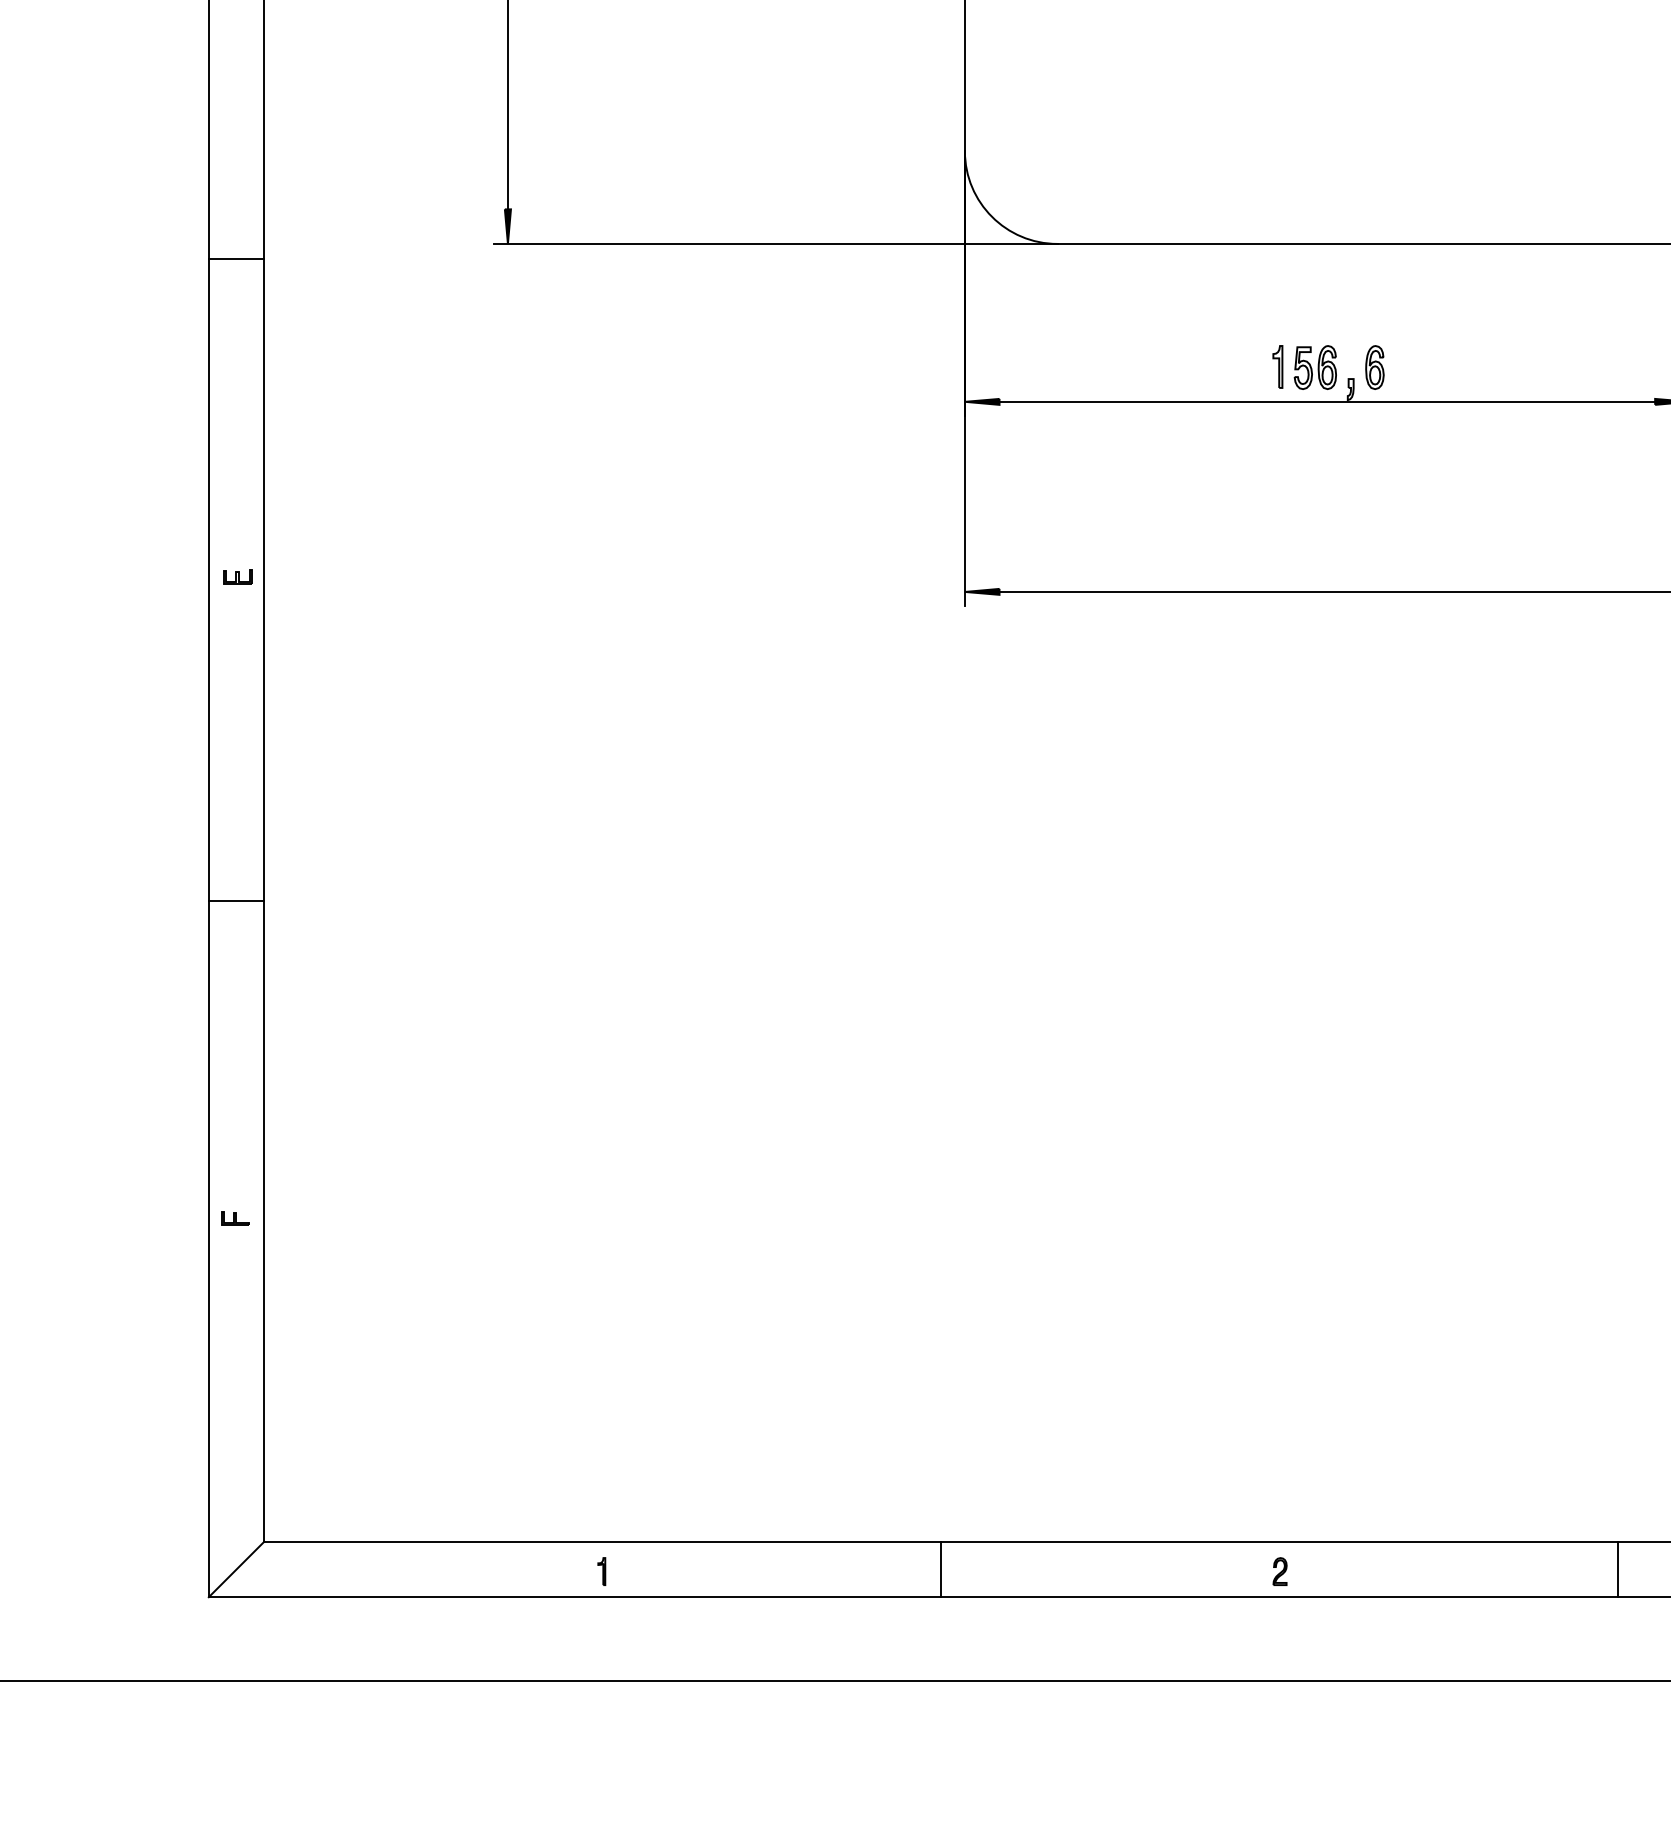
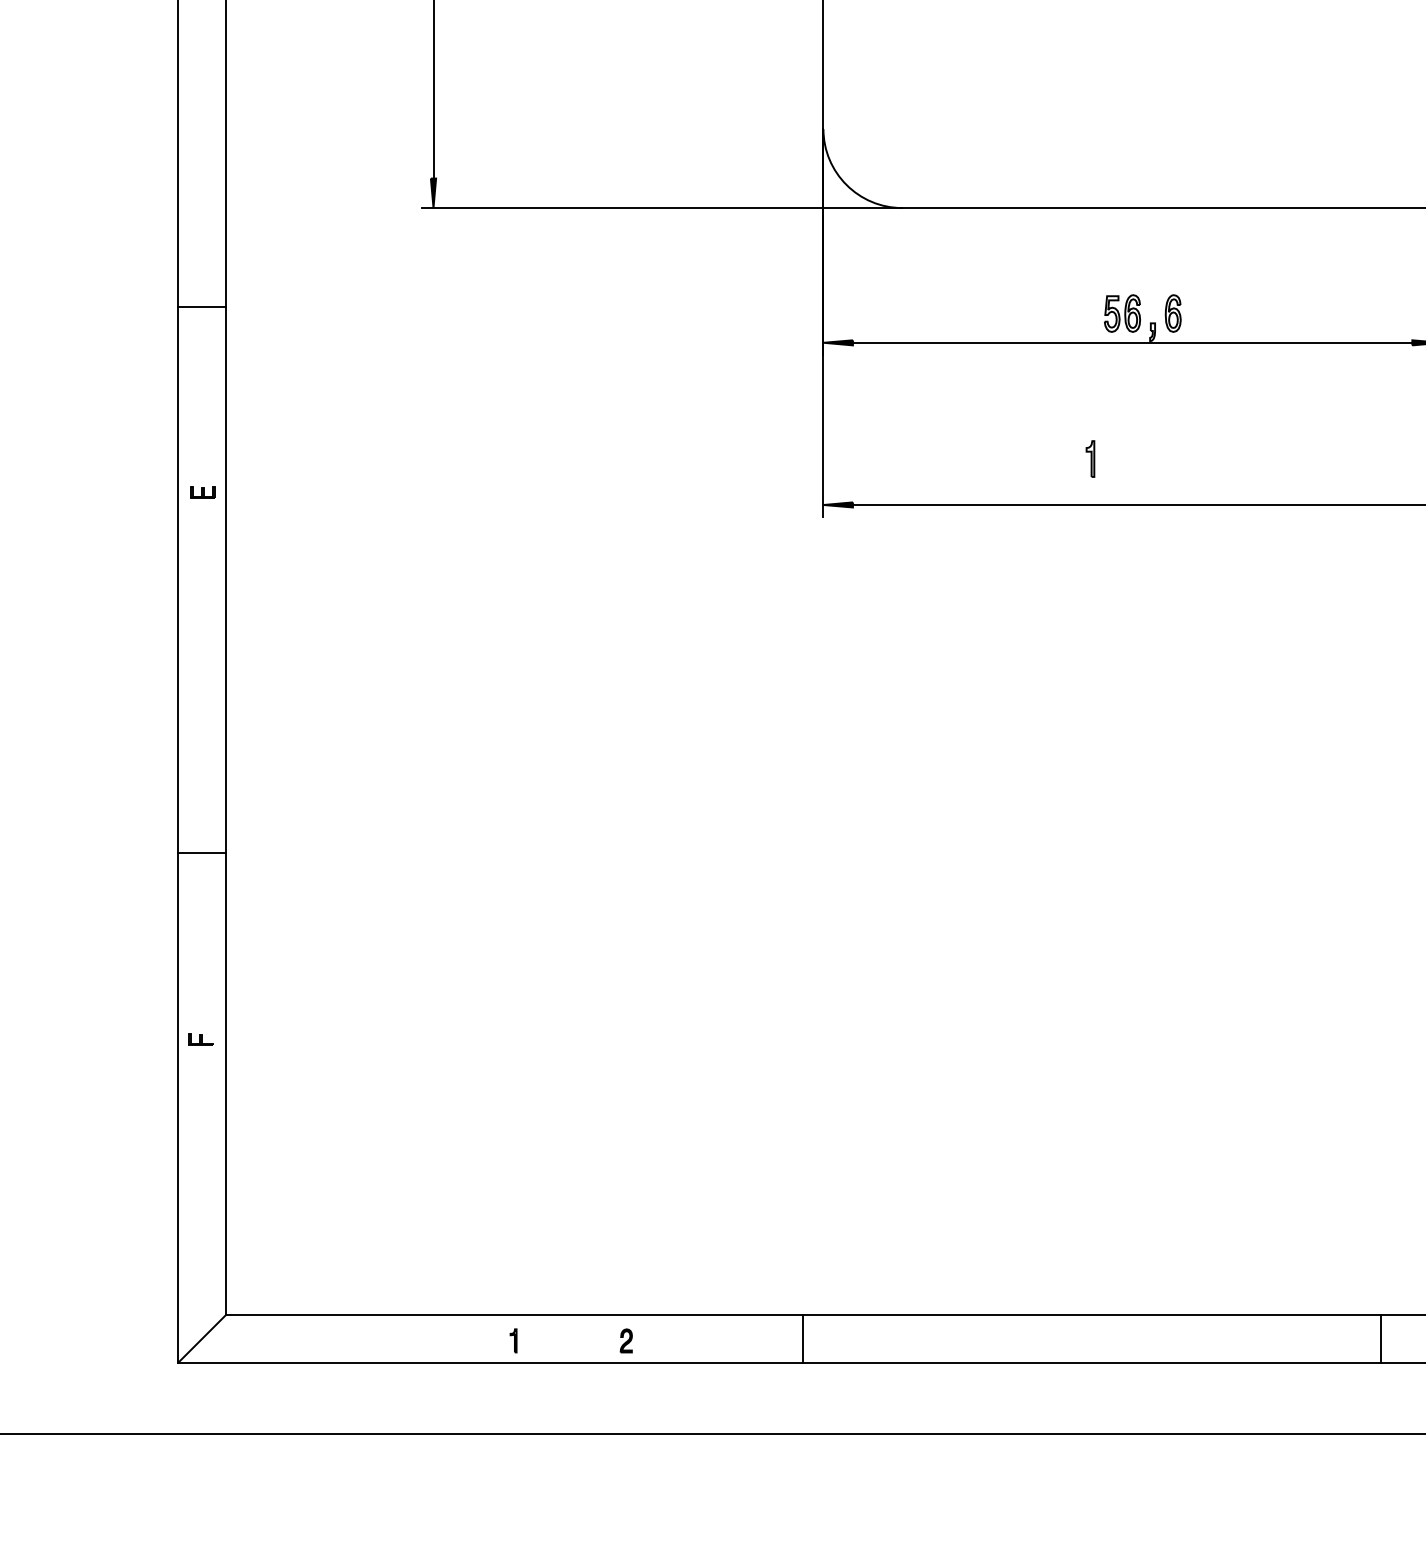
line: (236, 259) -> (201, 307), moved
part: (1277, 366) -> (1090, 458), moved
line: (236, 900) -> (201, 853), moved
part: (1279, 1571) -> (625, 1340), moved

